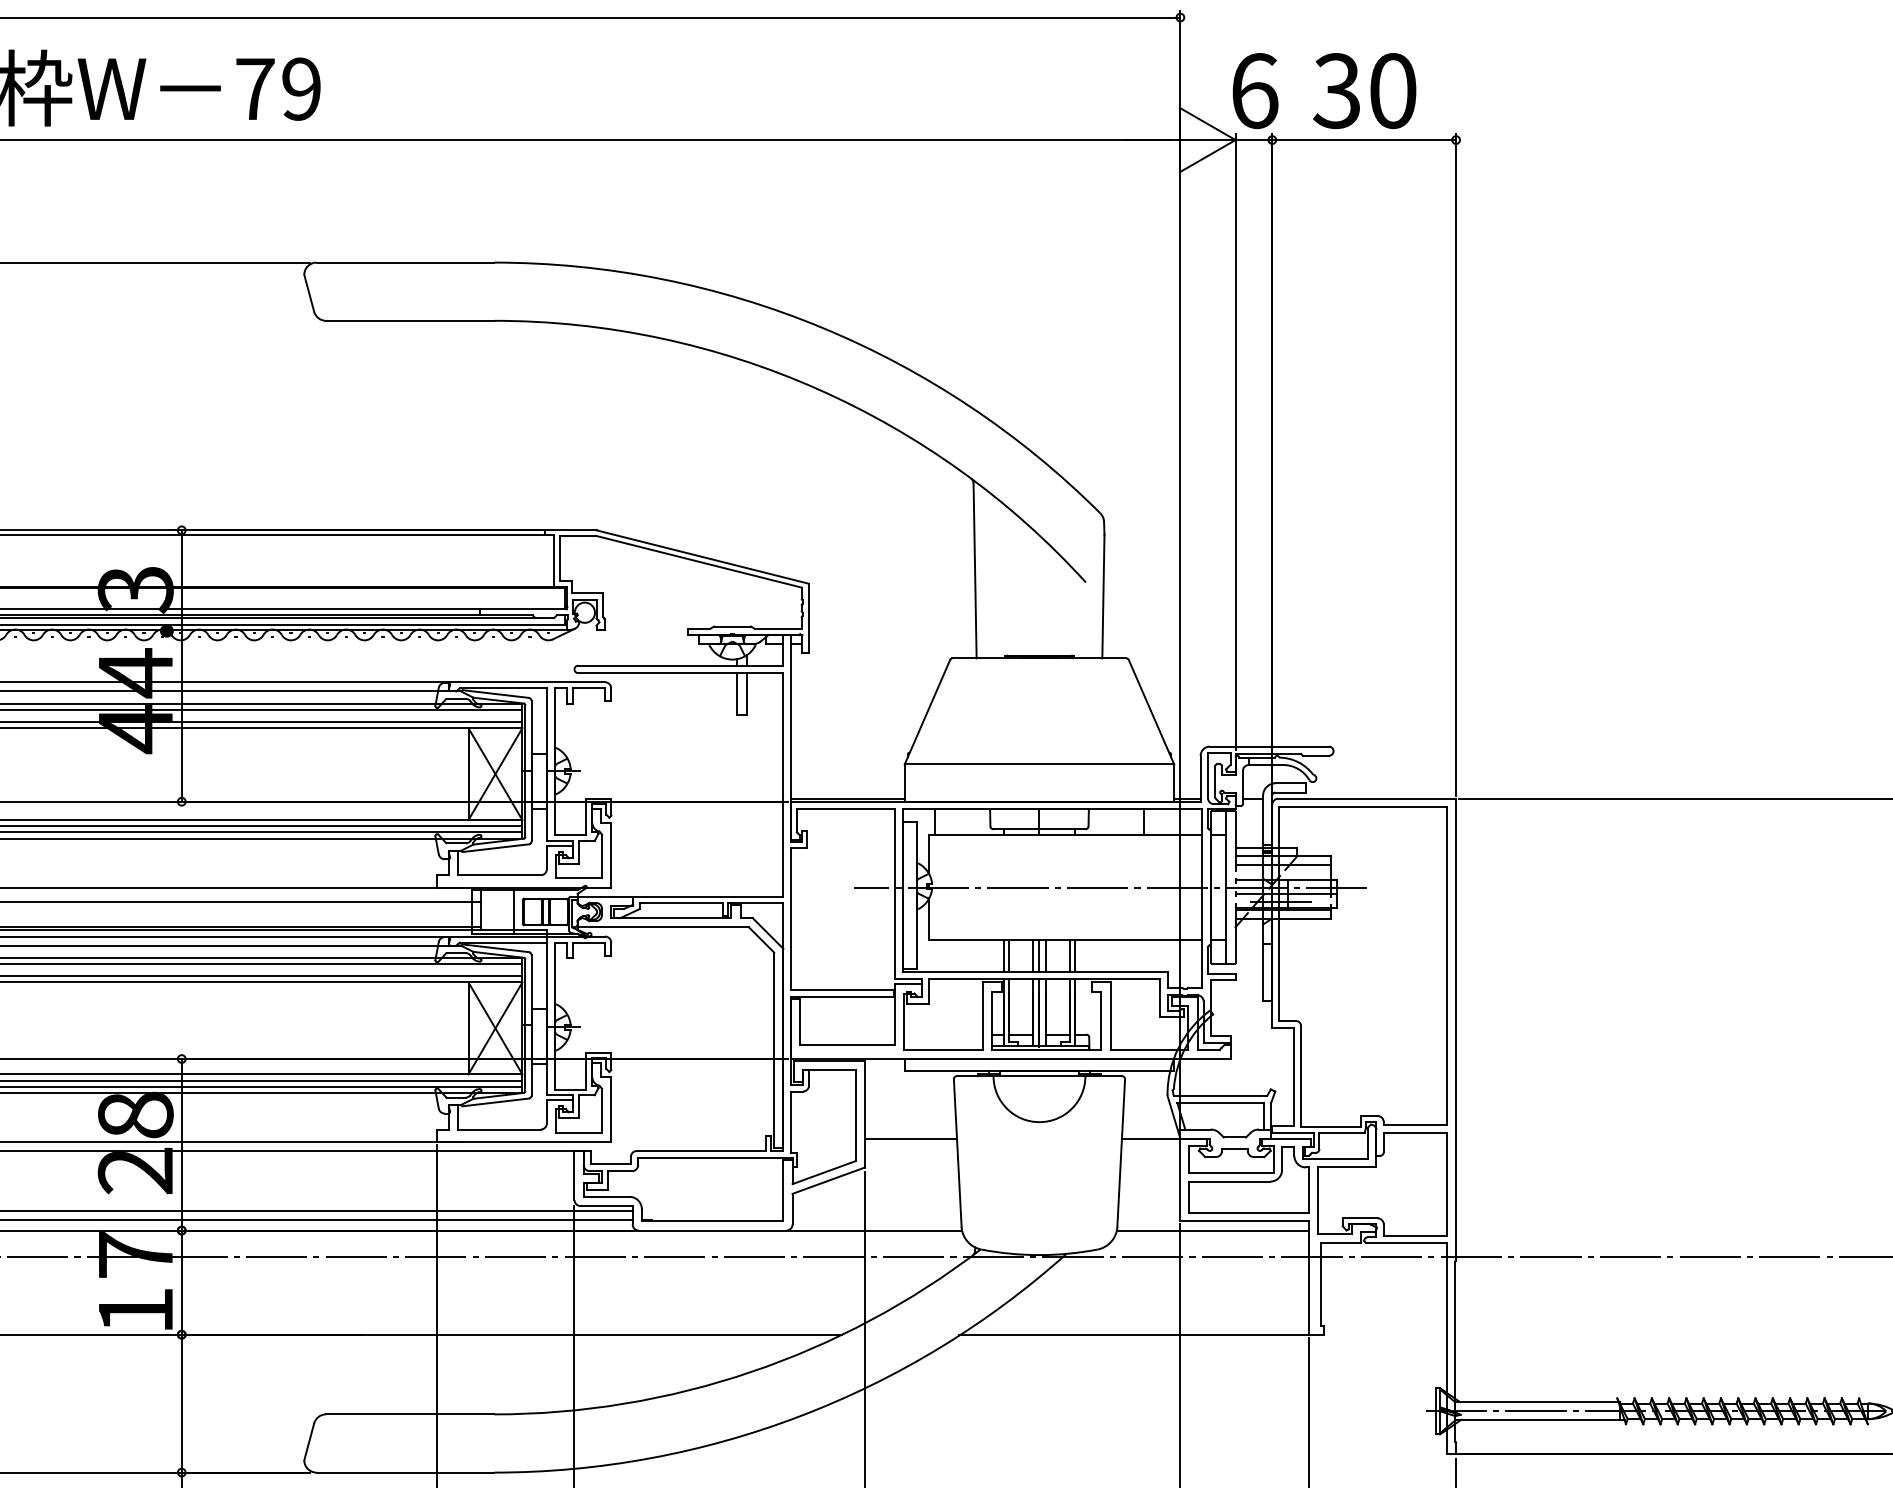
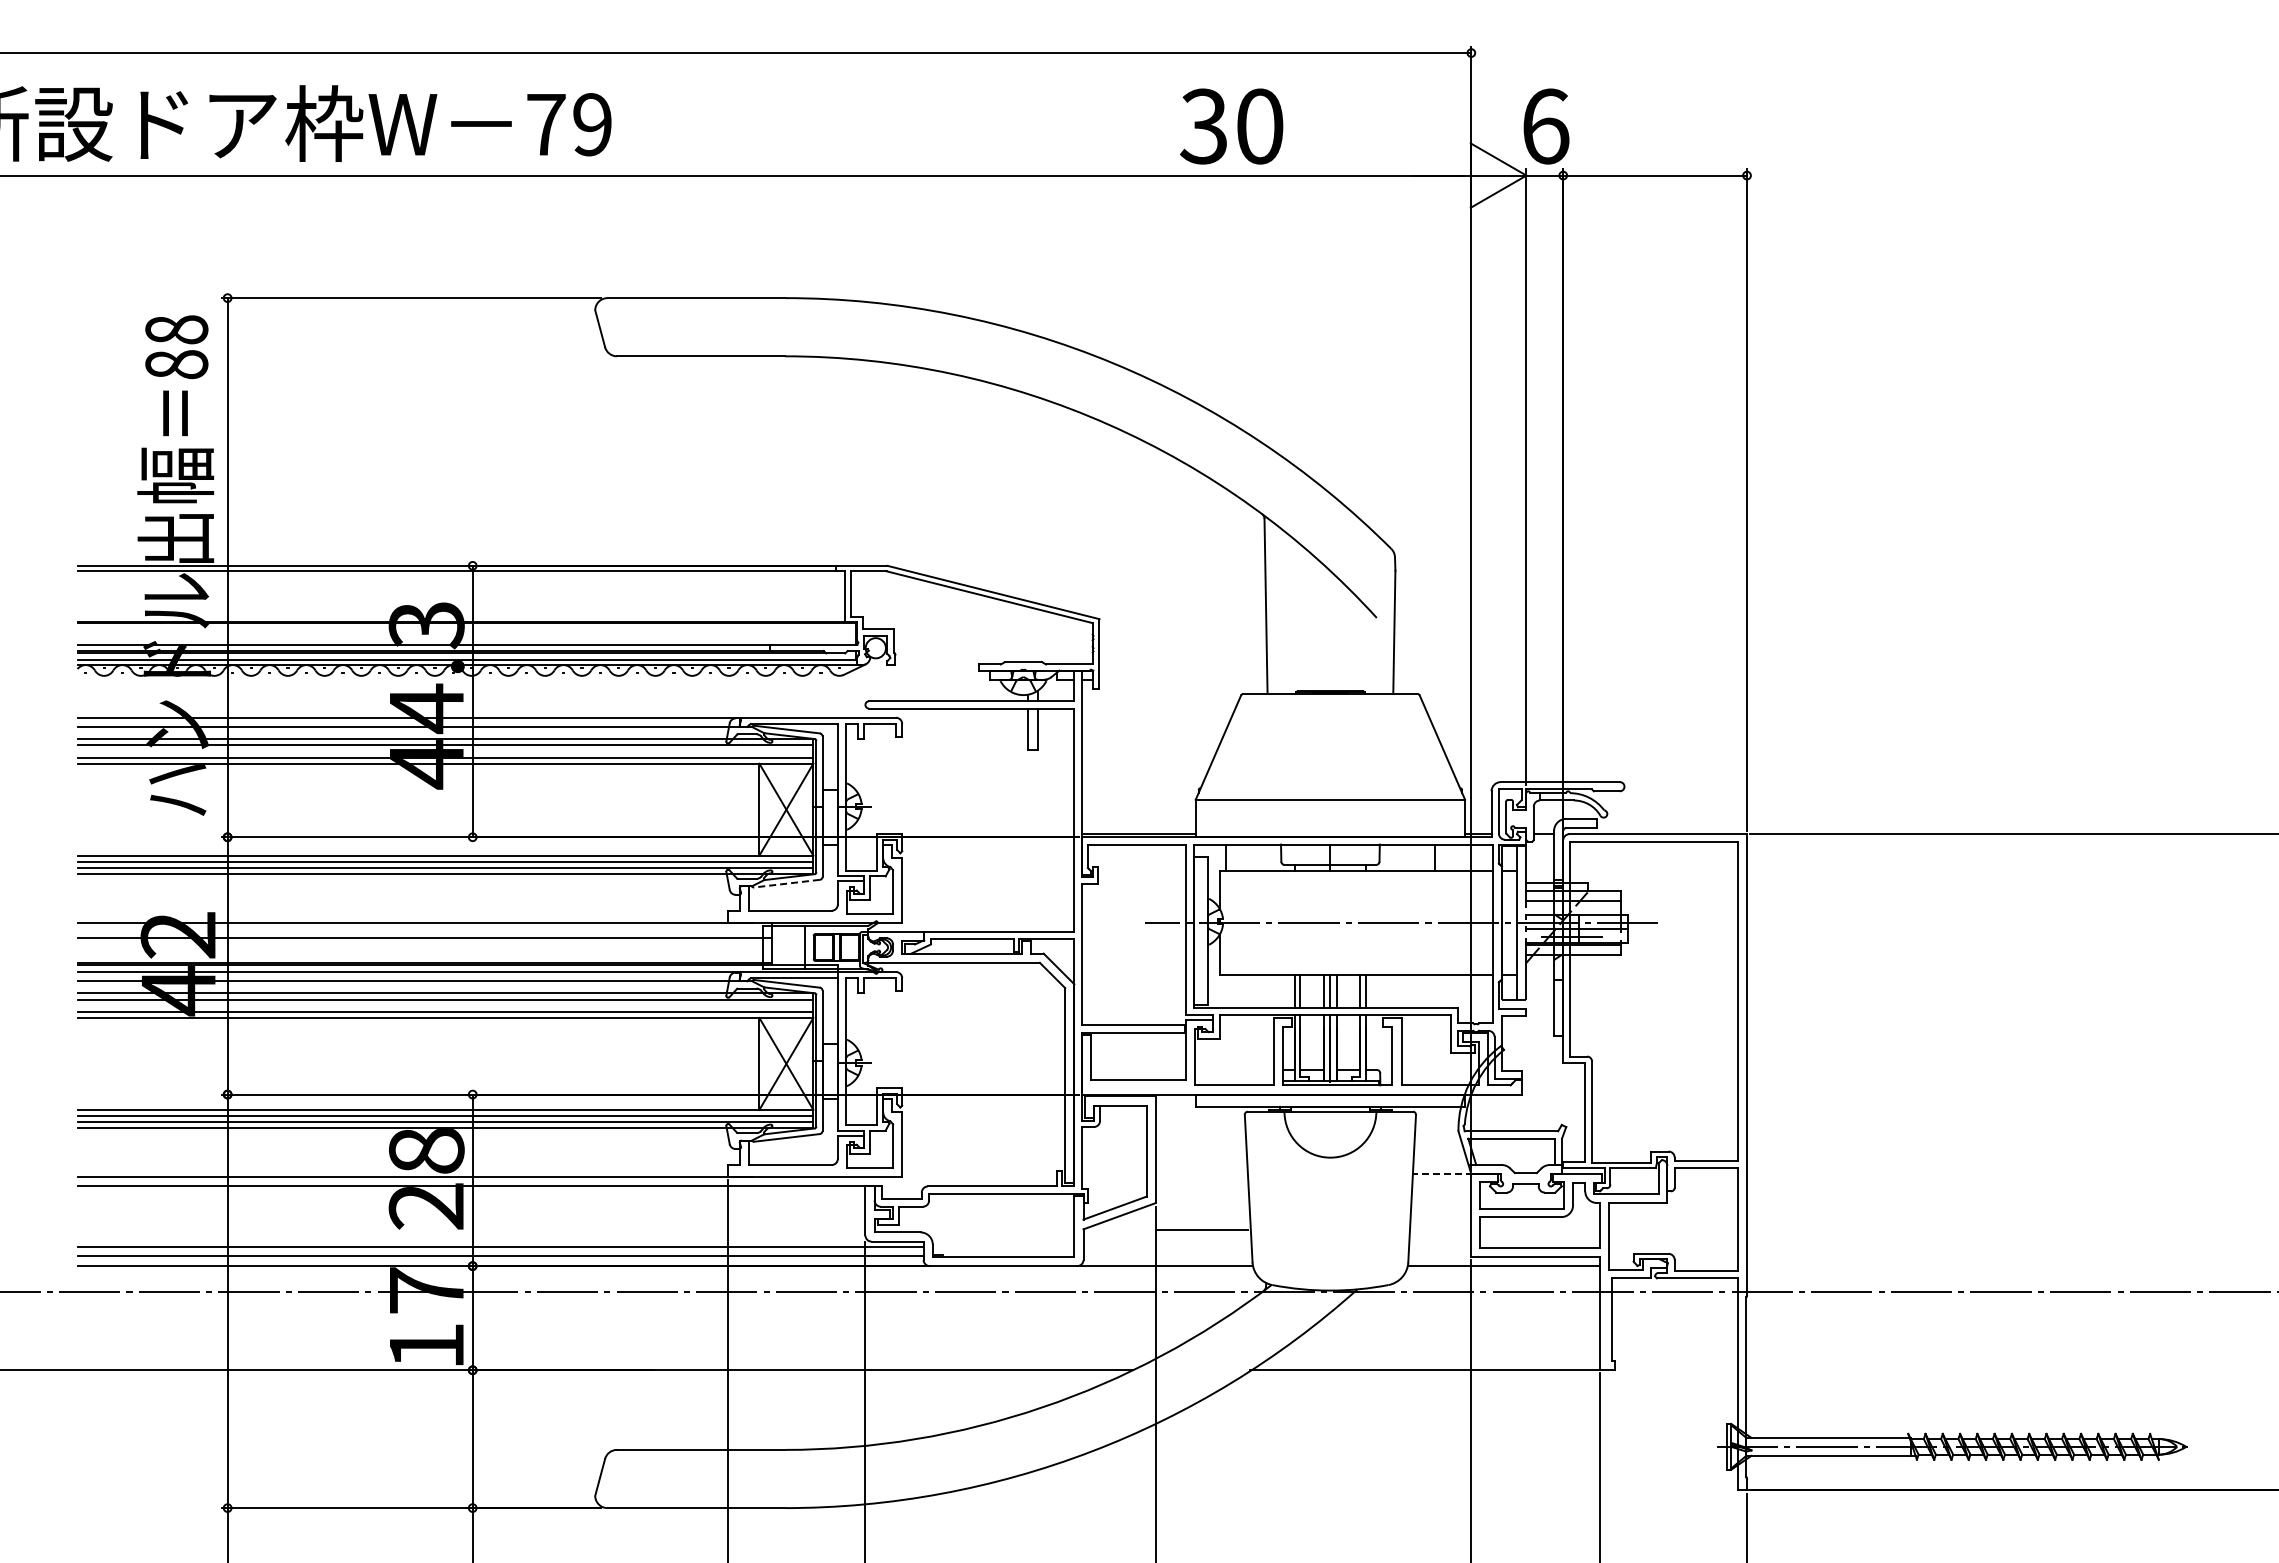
text: (1364, 90) -> (1231, 126), moved
line: (495, 847) -> (786, 883), solid -> dashed
line: (910, 1138) -> (1201, 1230), moved
line: (1151, 1138) -> (1442, 1174), solid -> dashed

